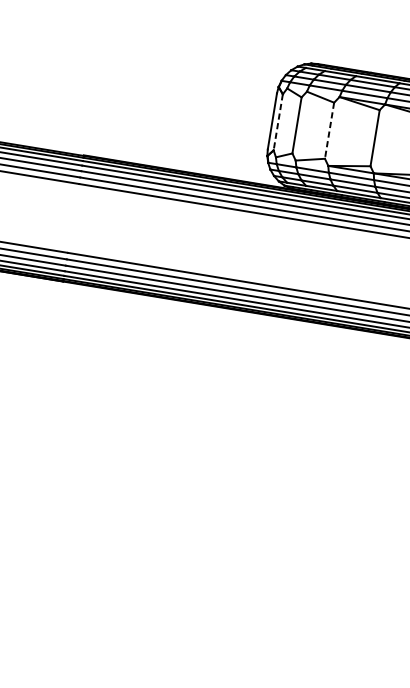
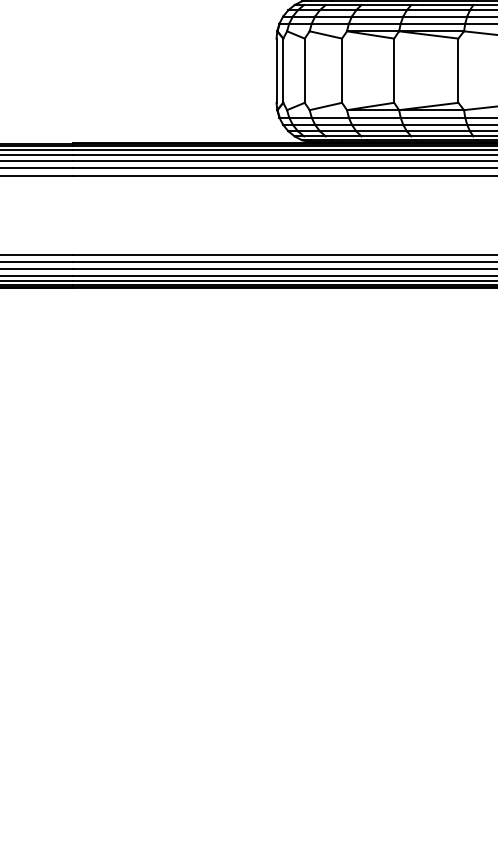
line: (278, 123) -> (283, 71), dashed -> solid
line: (329, 131) -> (342, 71), dashed -> solid

